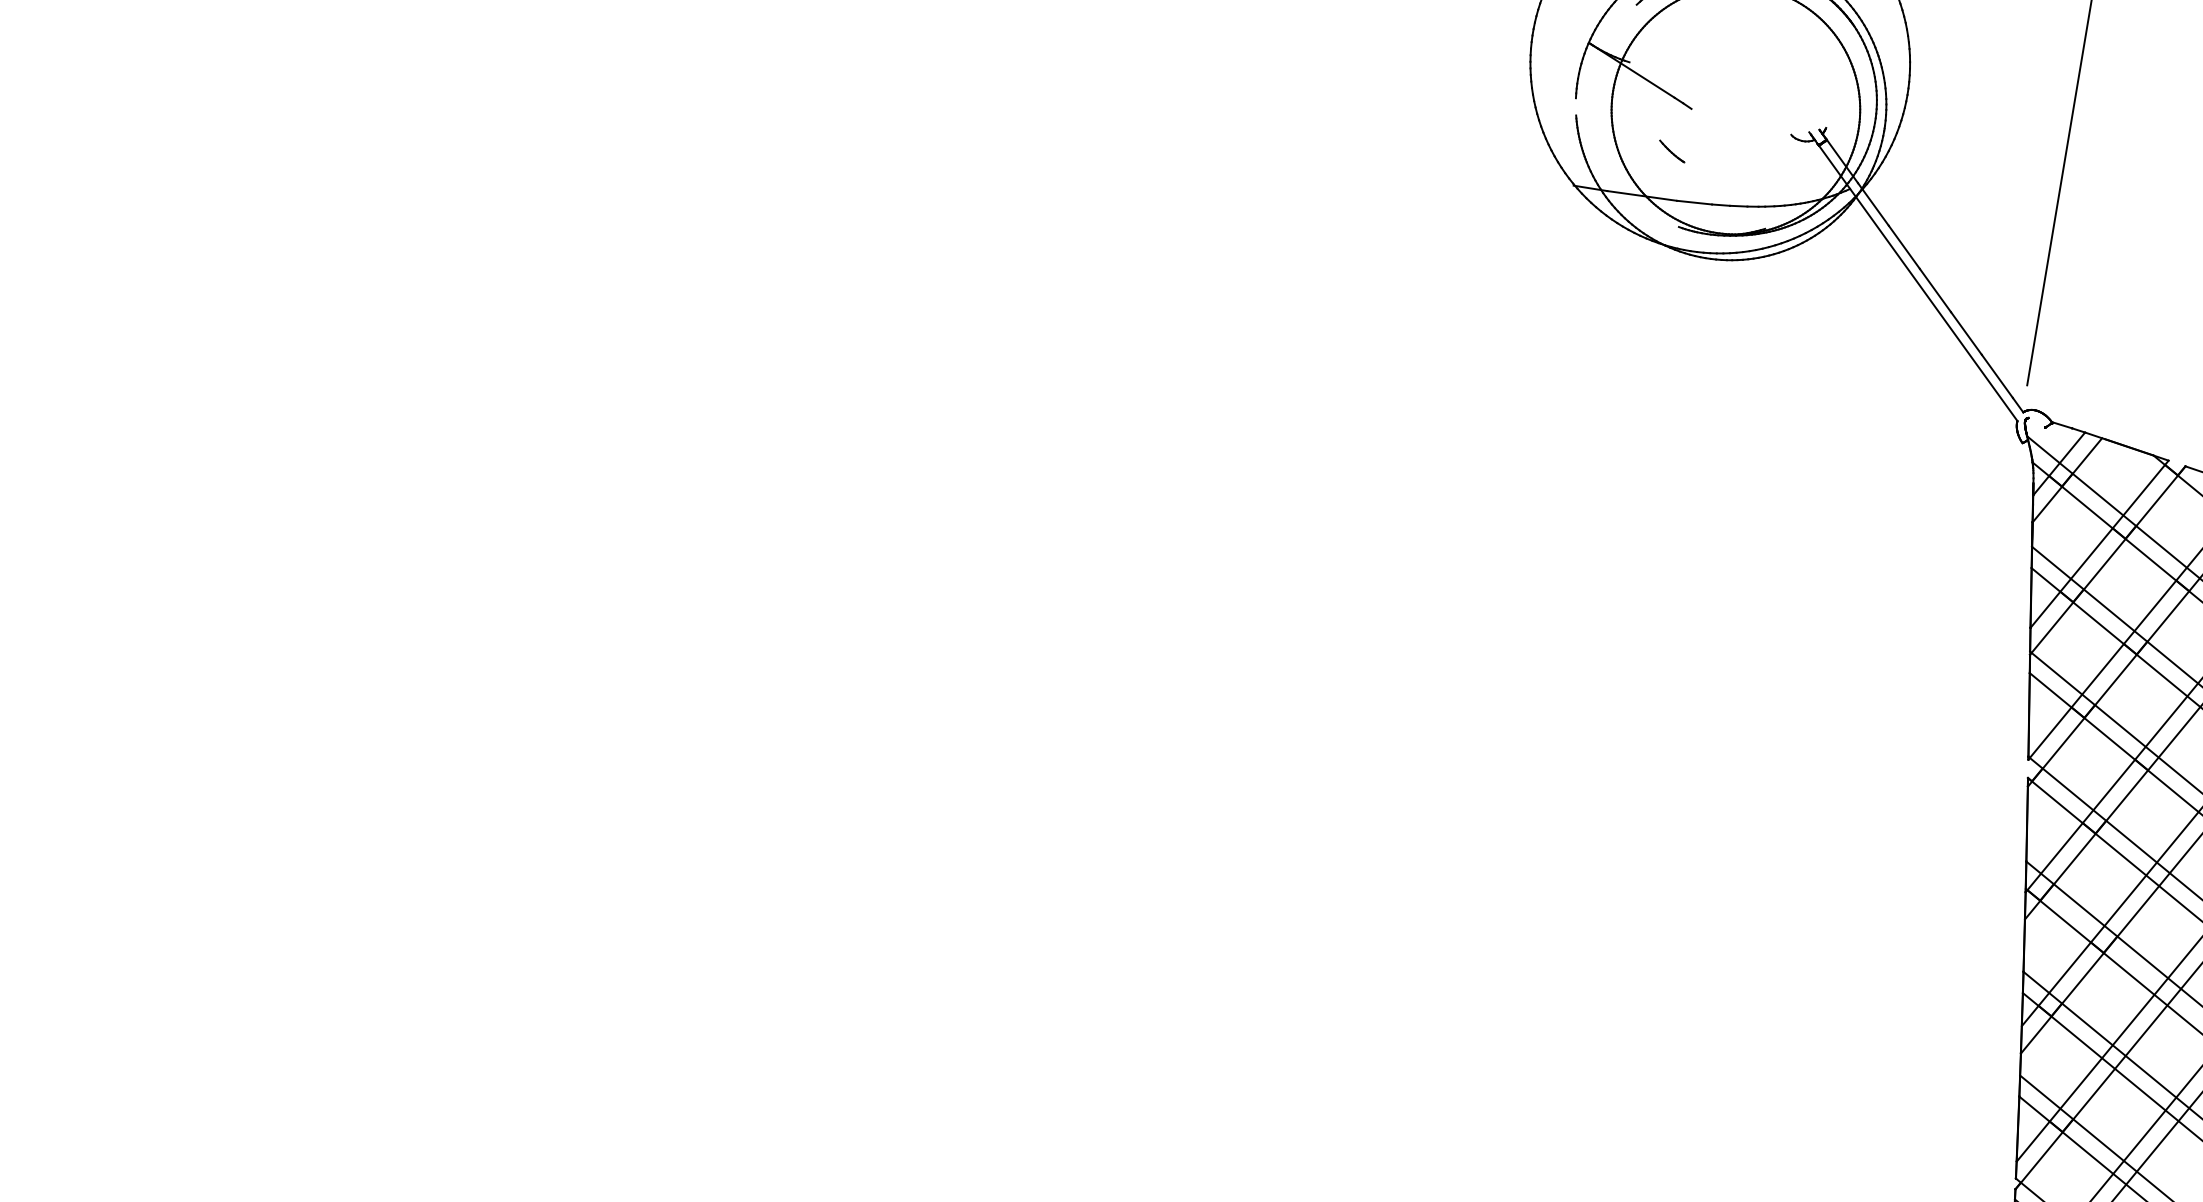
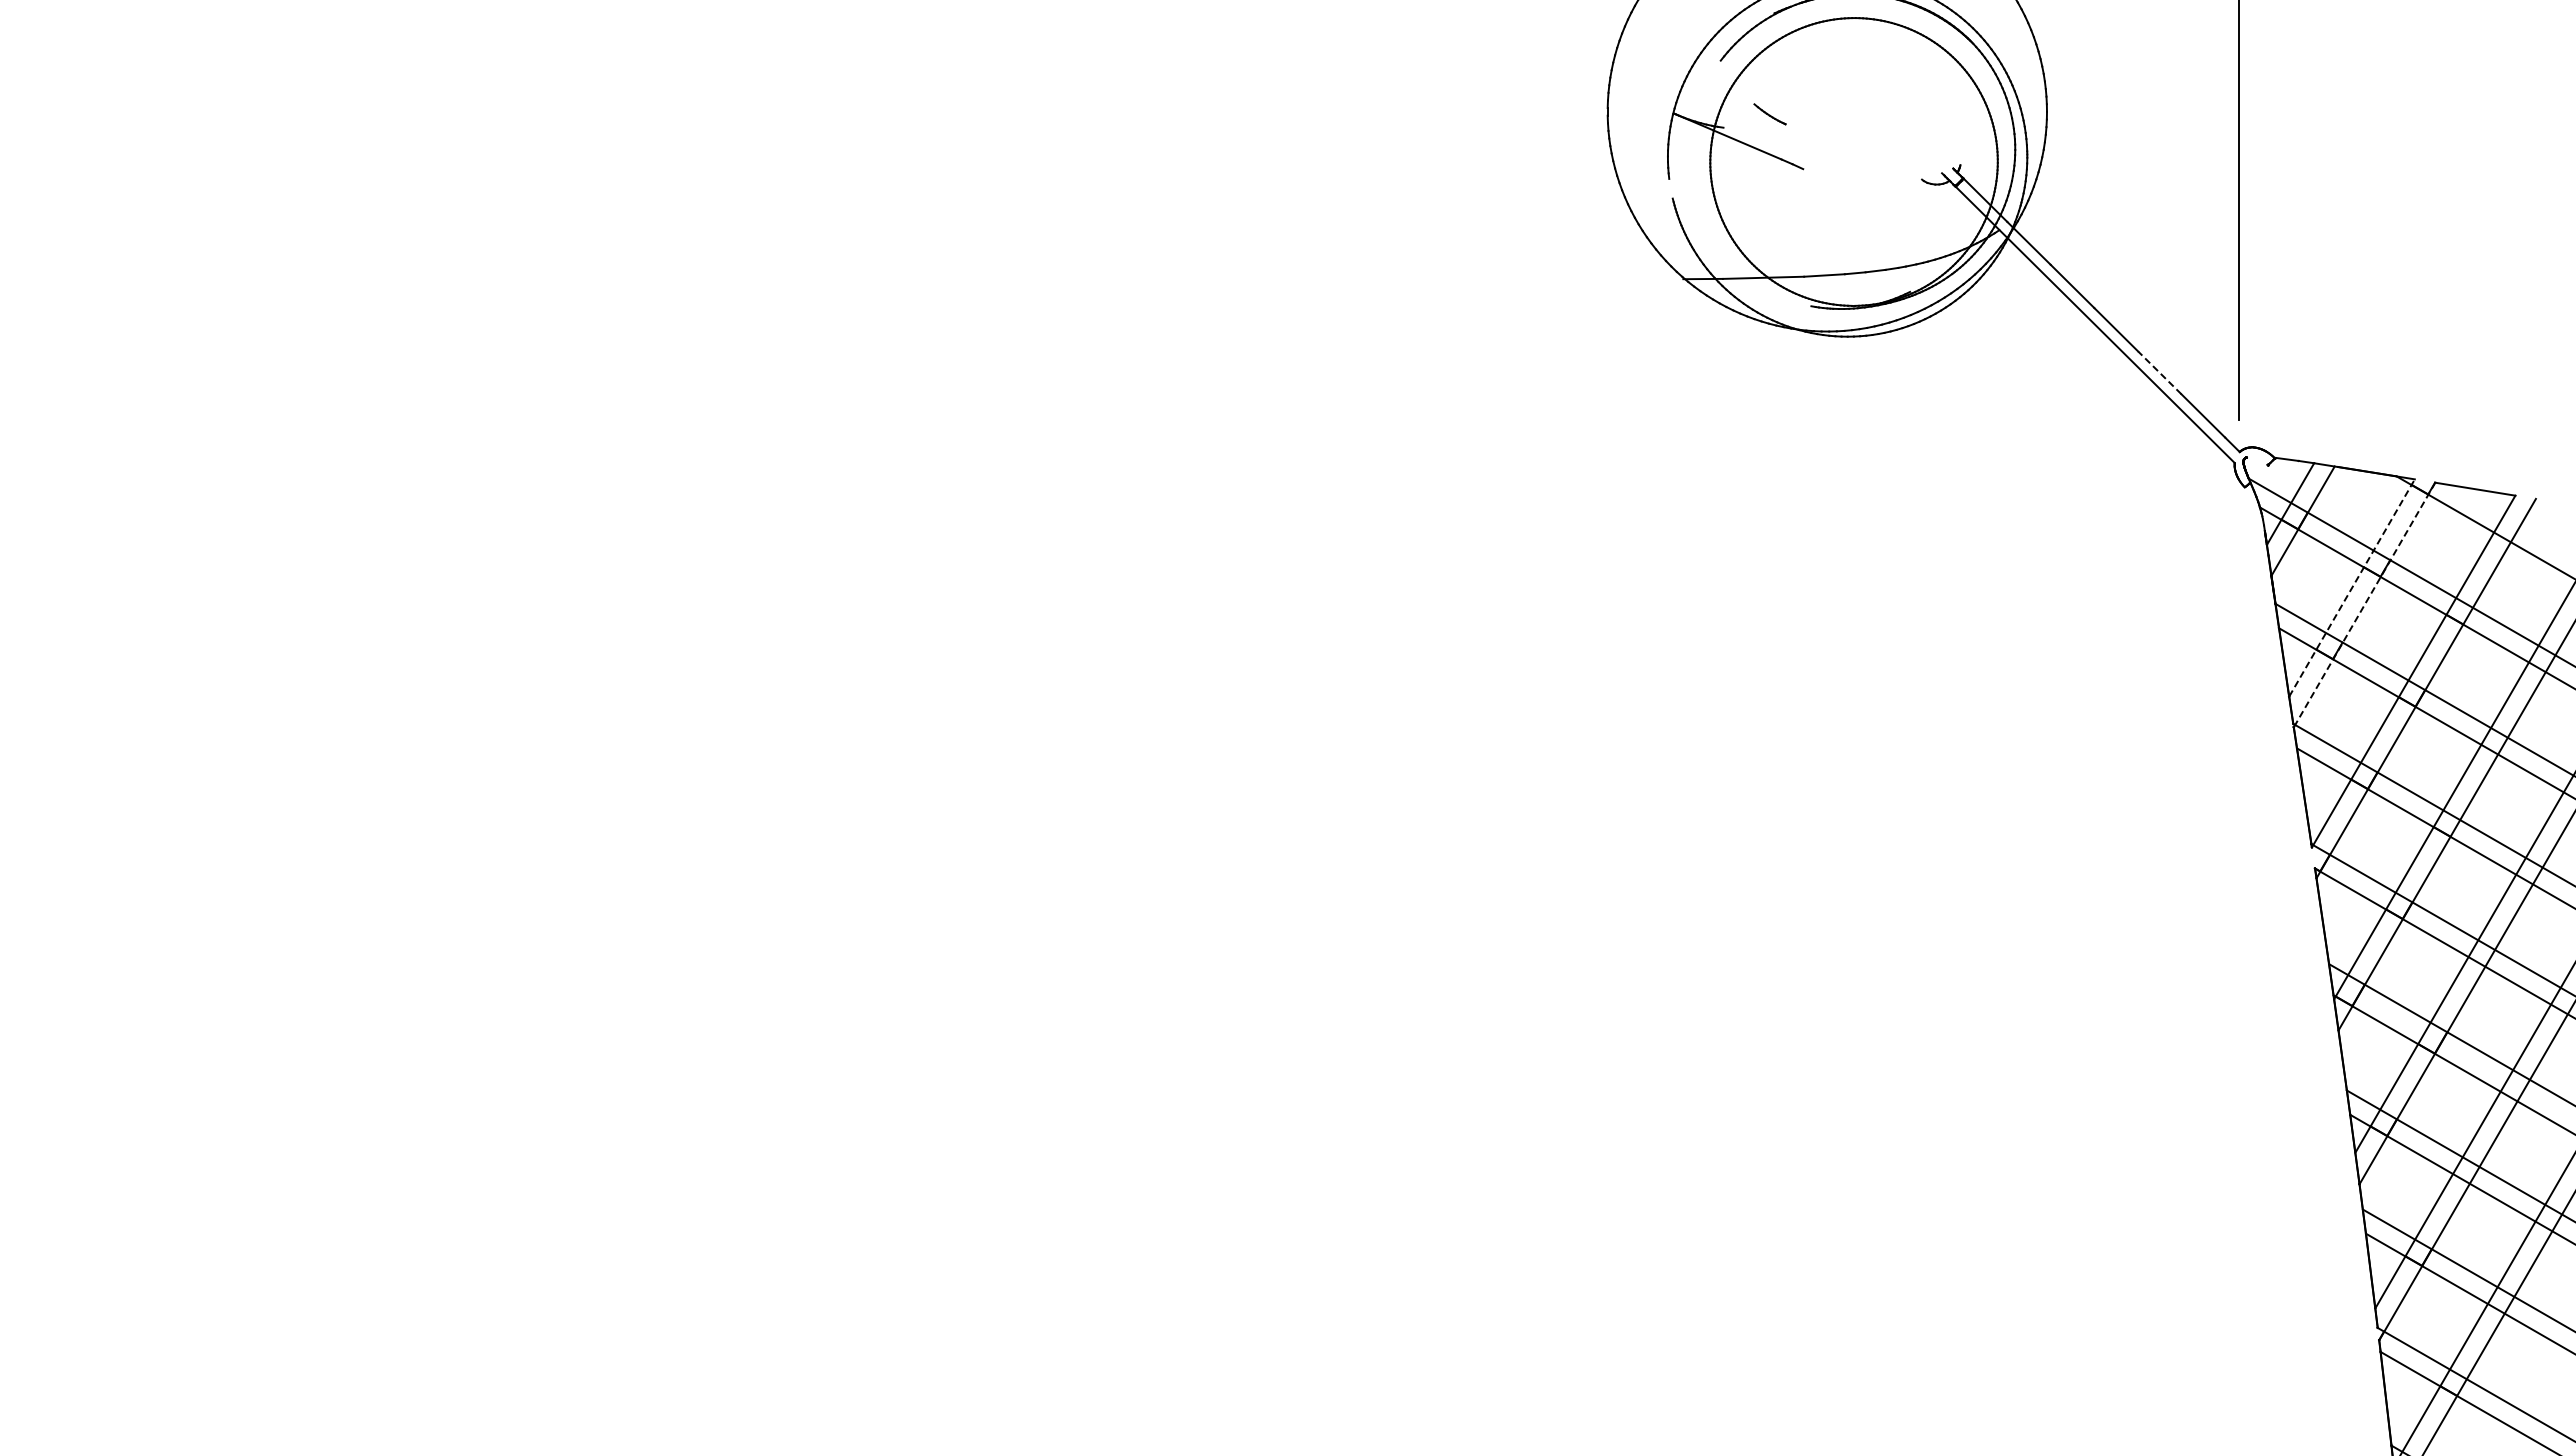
part: (1671, 151) -> (1769, 114), moved
line: (1966, 333) -> (2159, 372), solid -> dashed
line: (2100, 543) -> (2352, 587), solid -> dashed
line: (2107, 560) -> (2364, 605), solid -> dashed

